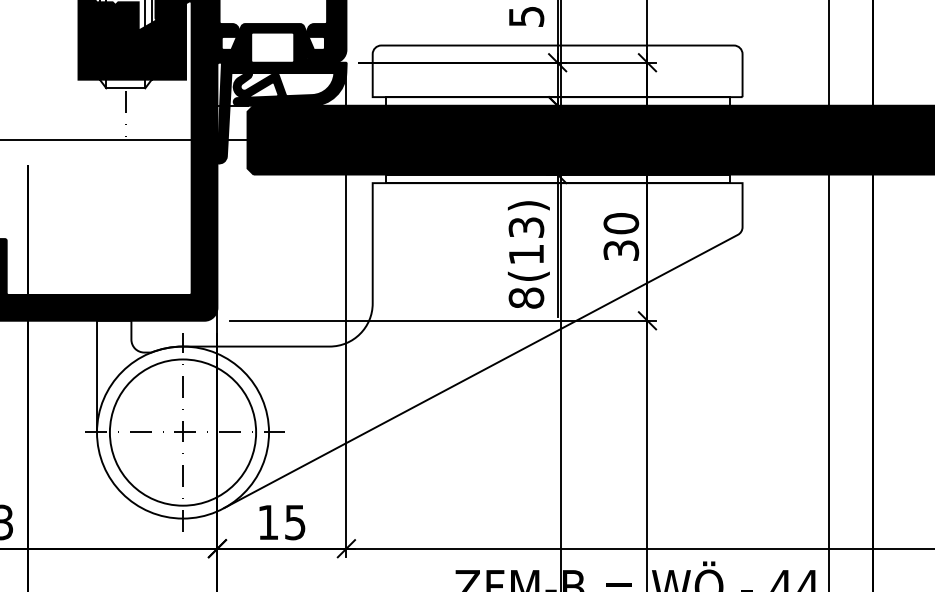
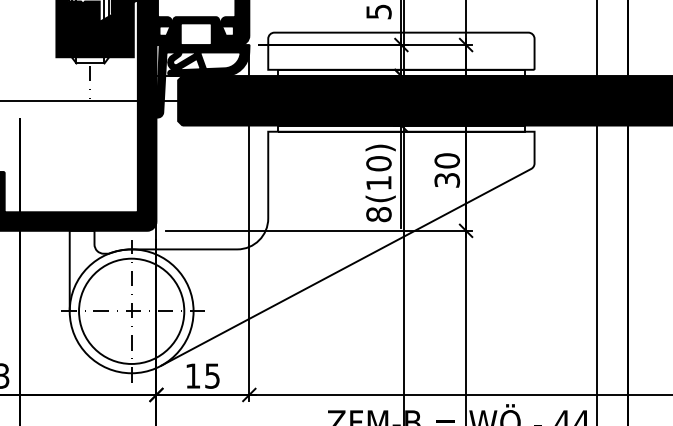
text: (525, 227) -> (378, 163), 8(13) -> 8(10)

